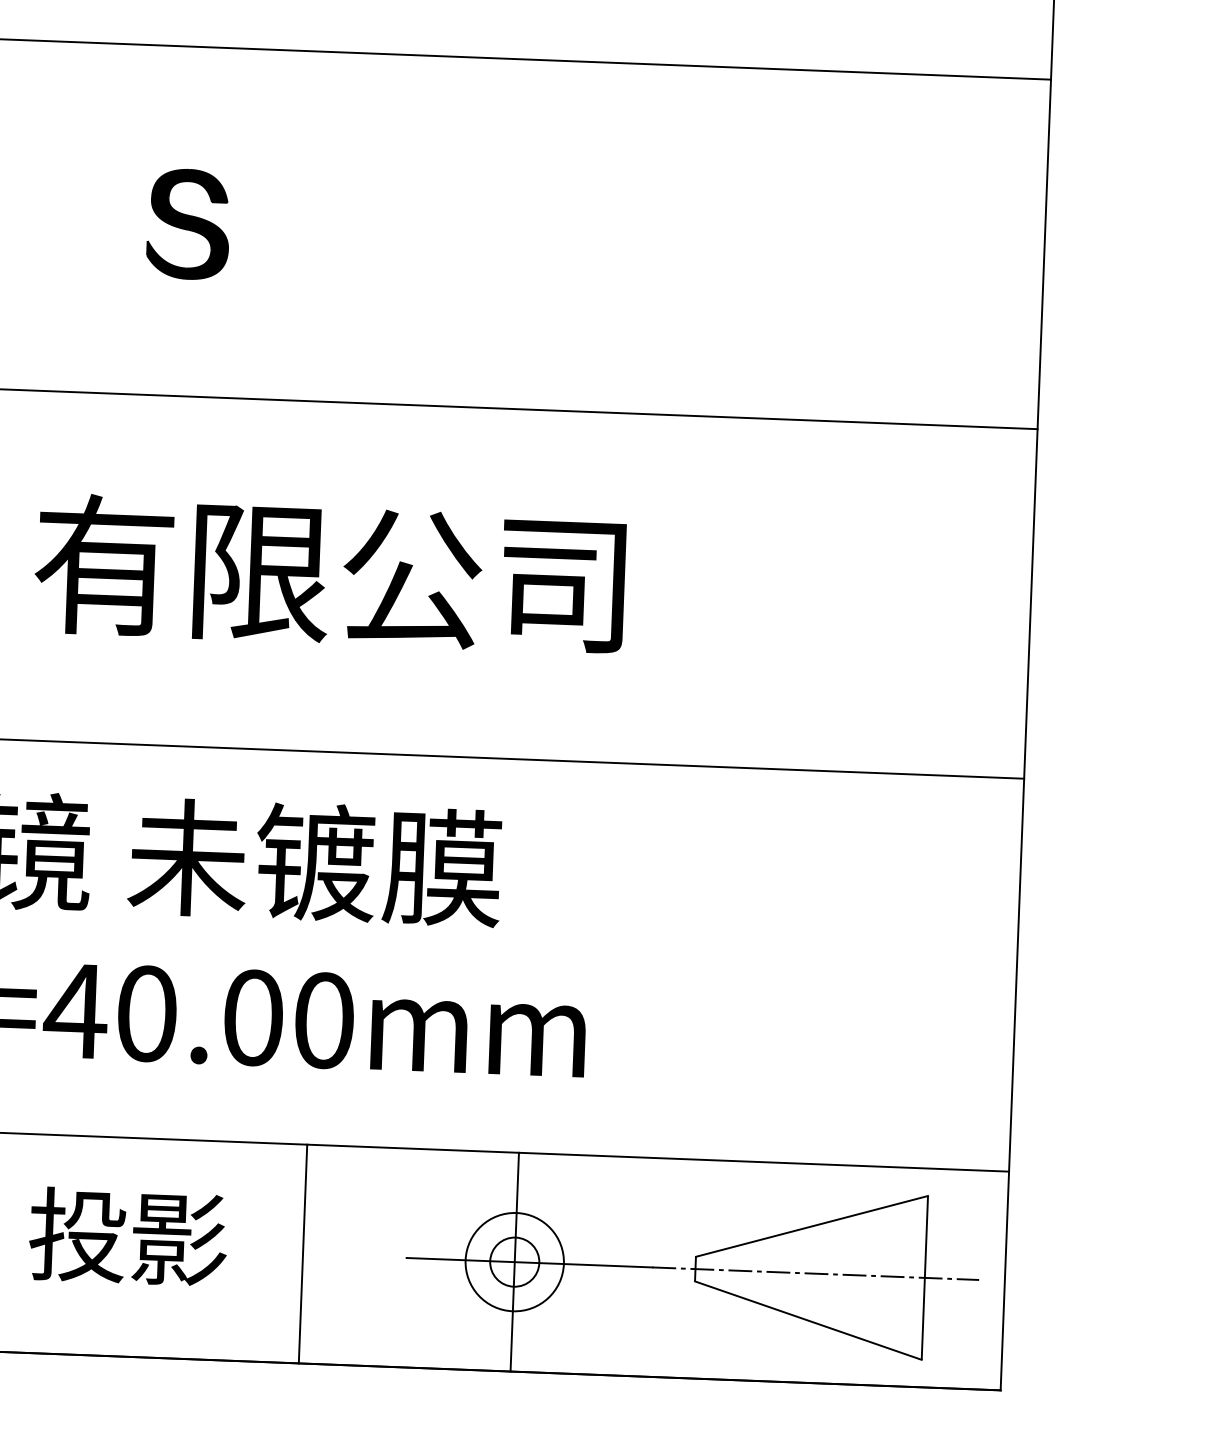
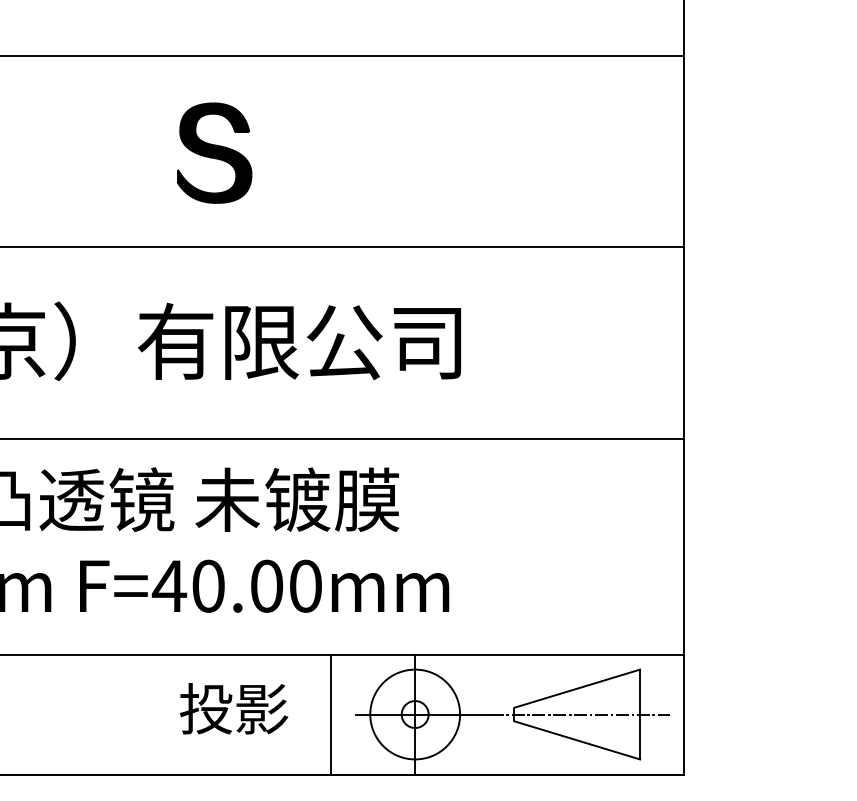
part: (188, 223) -> (214, 152), size x1.67
text: (129, 1236) -> (234, 708), moved
line: (303, 1253) -> (331, 714), moved
circle: (515, 1262) -> (415, 714), size x1.67

